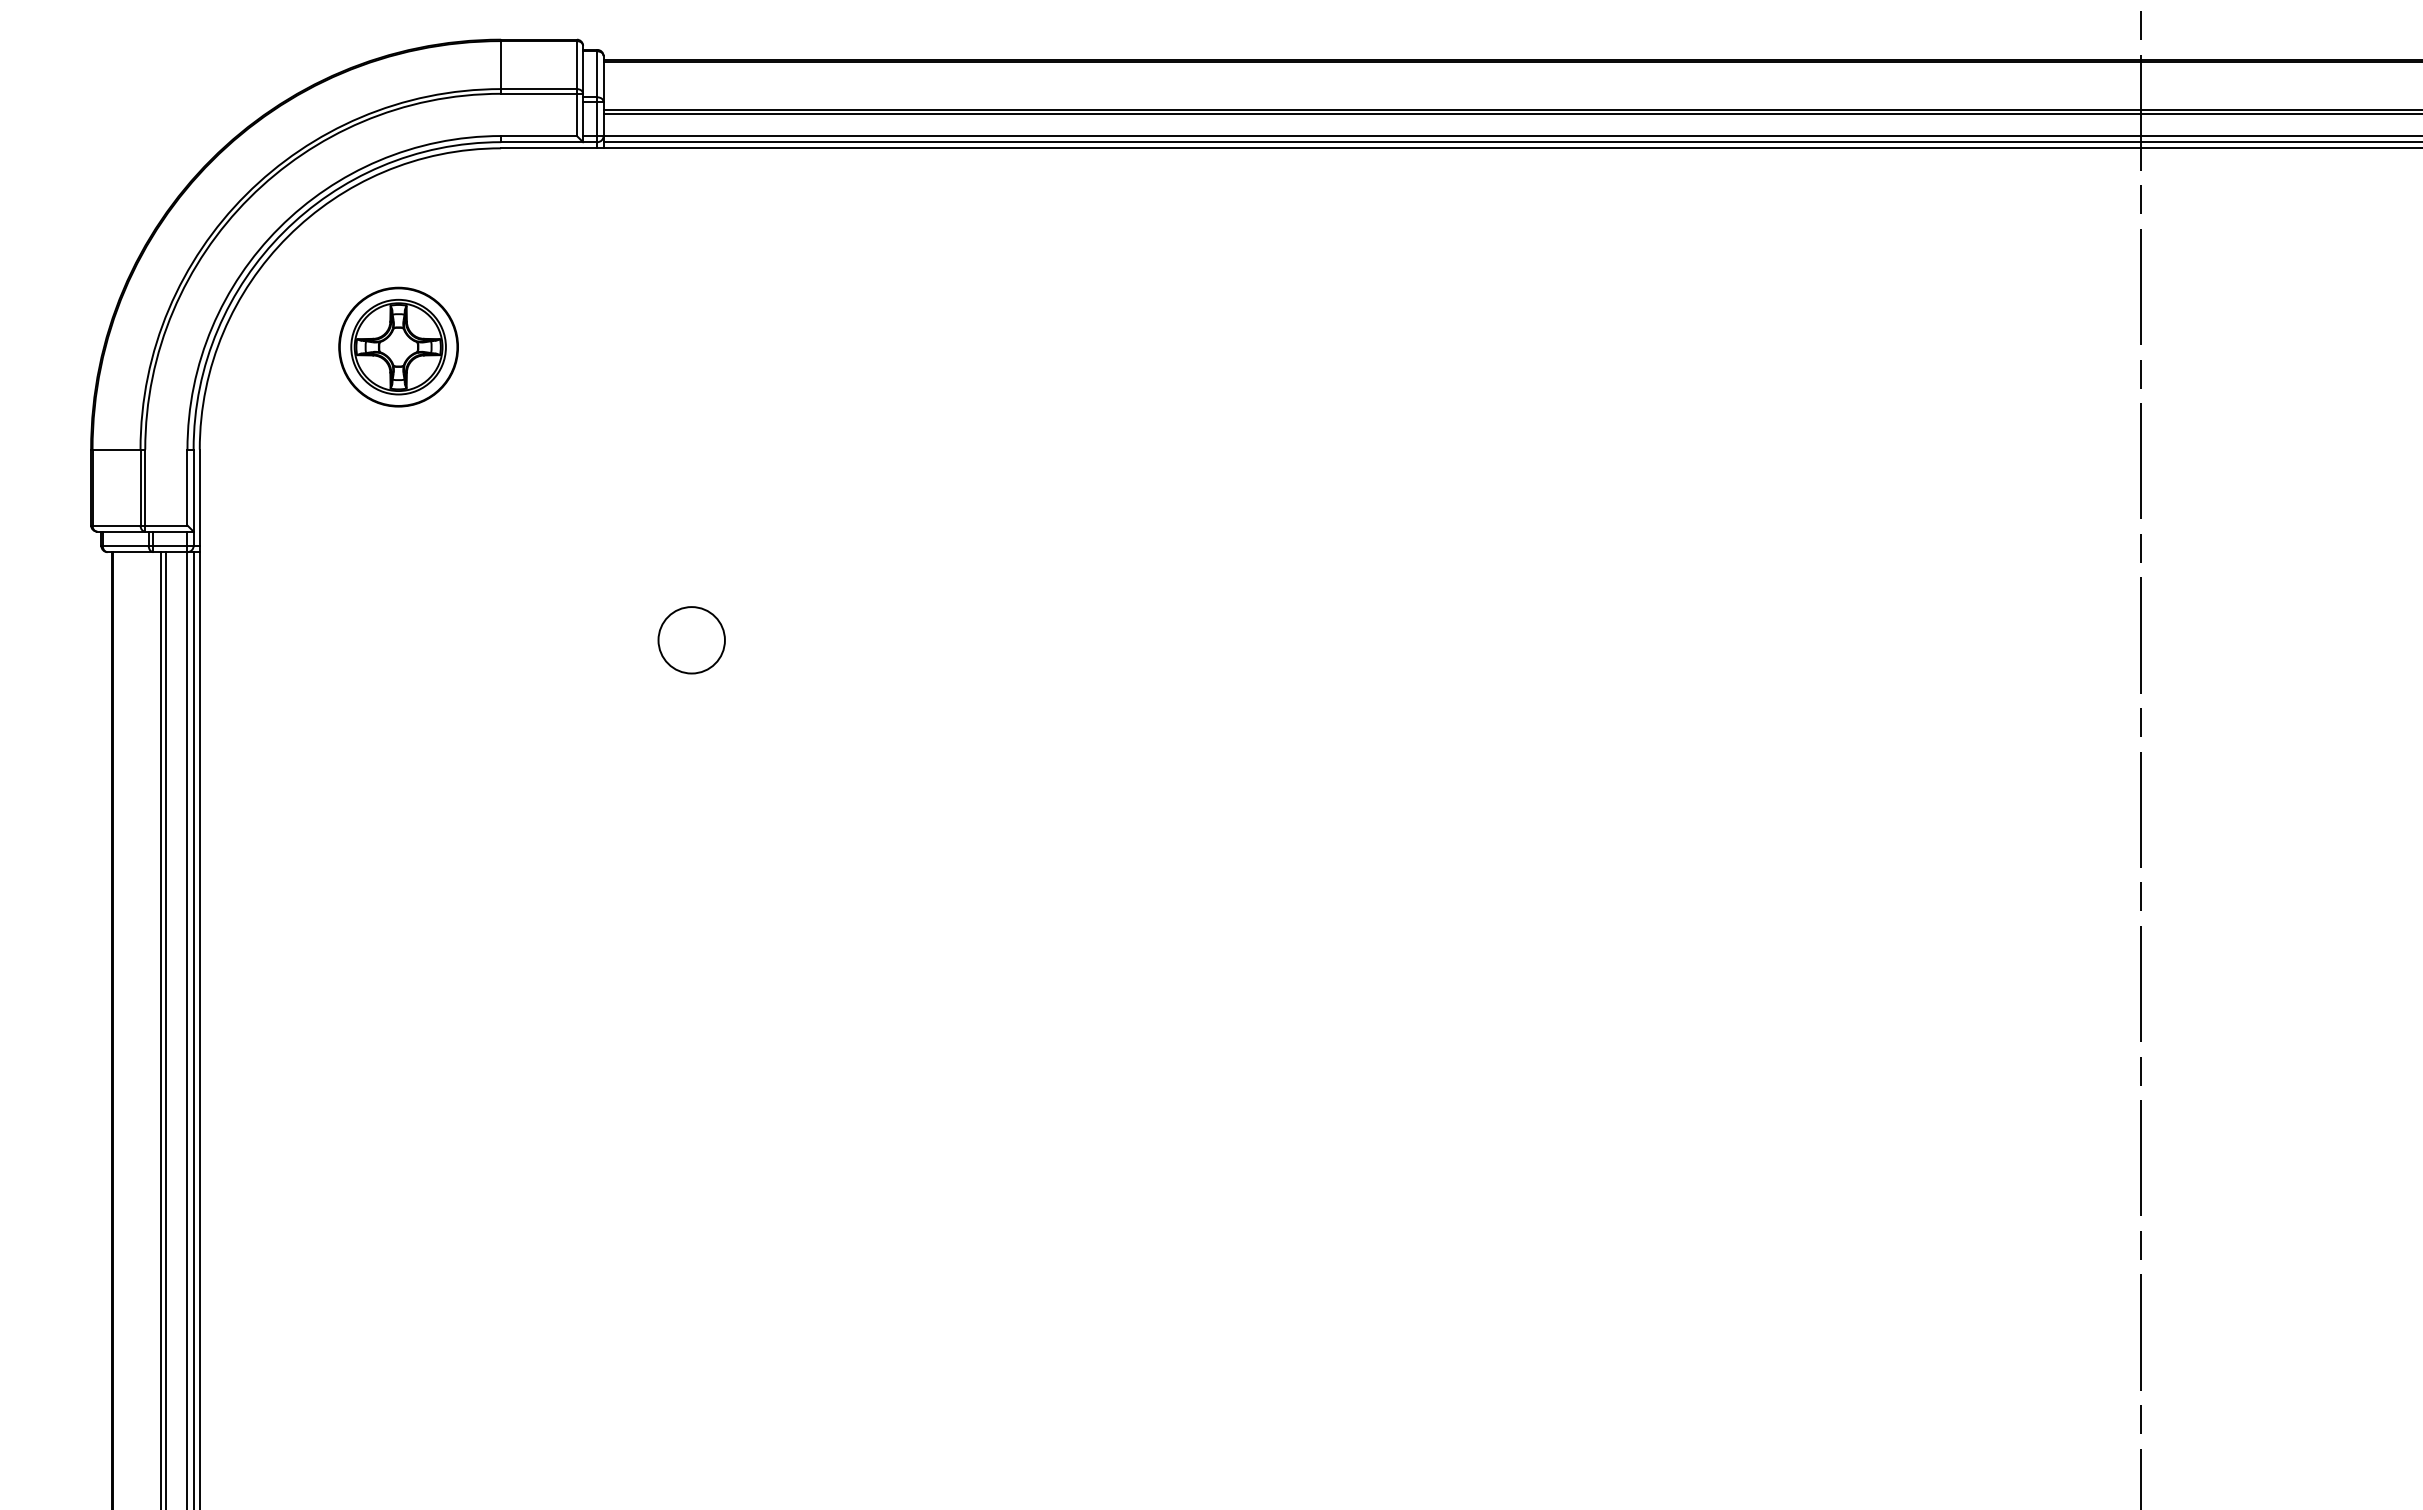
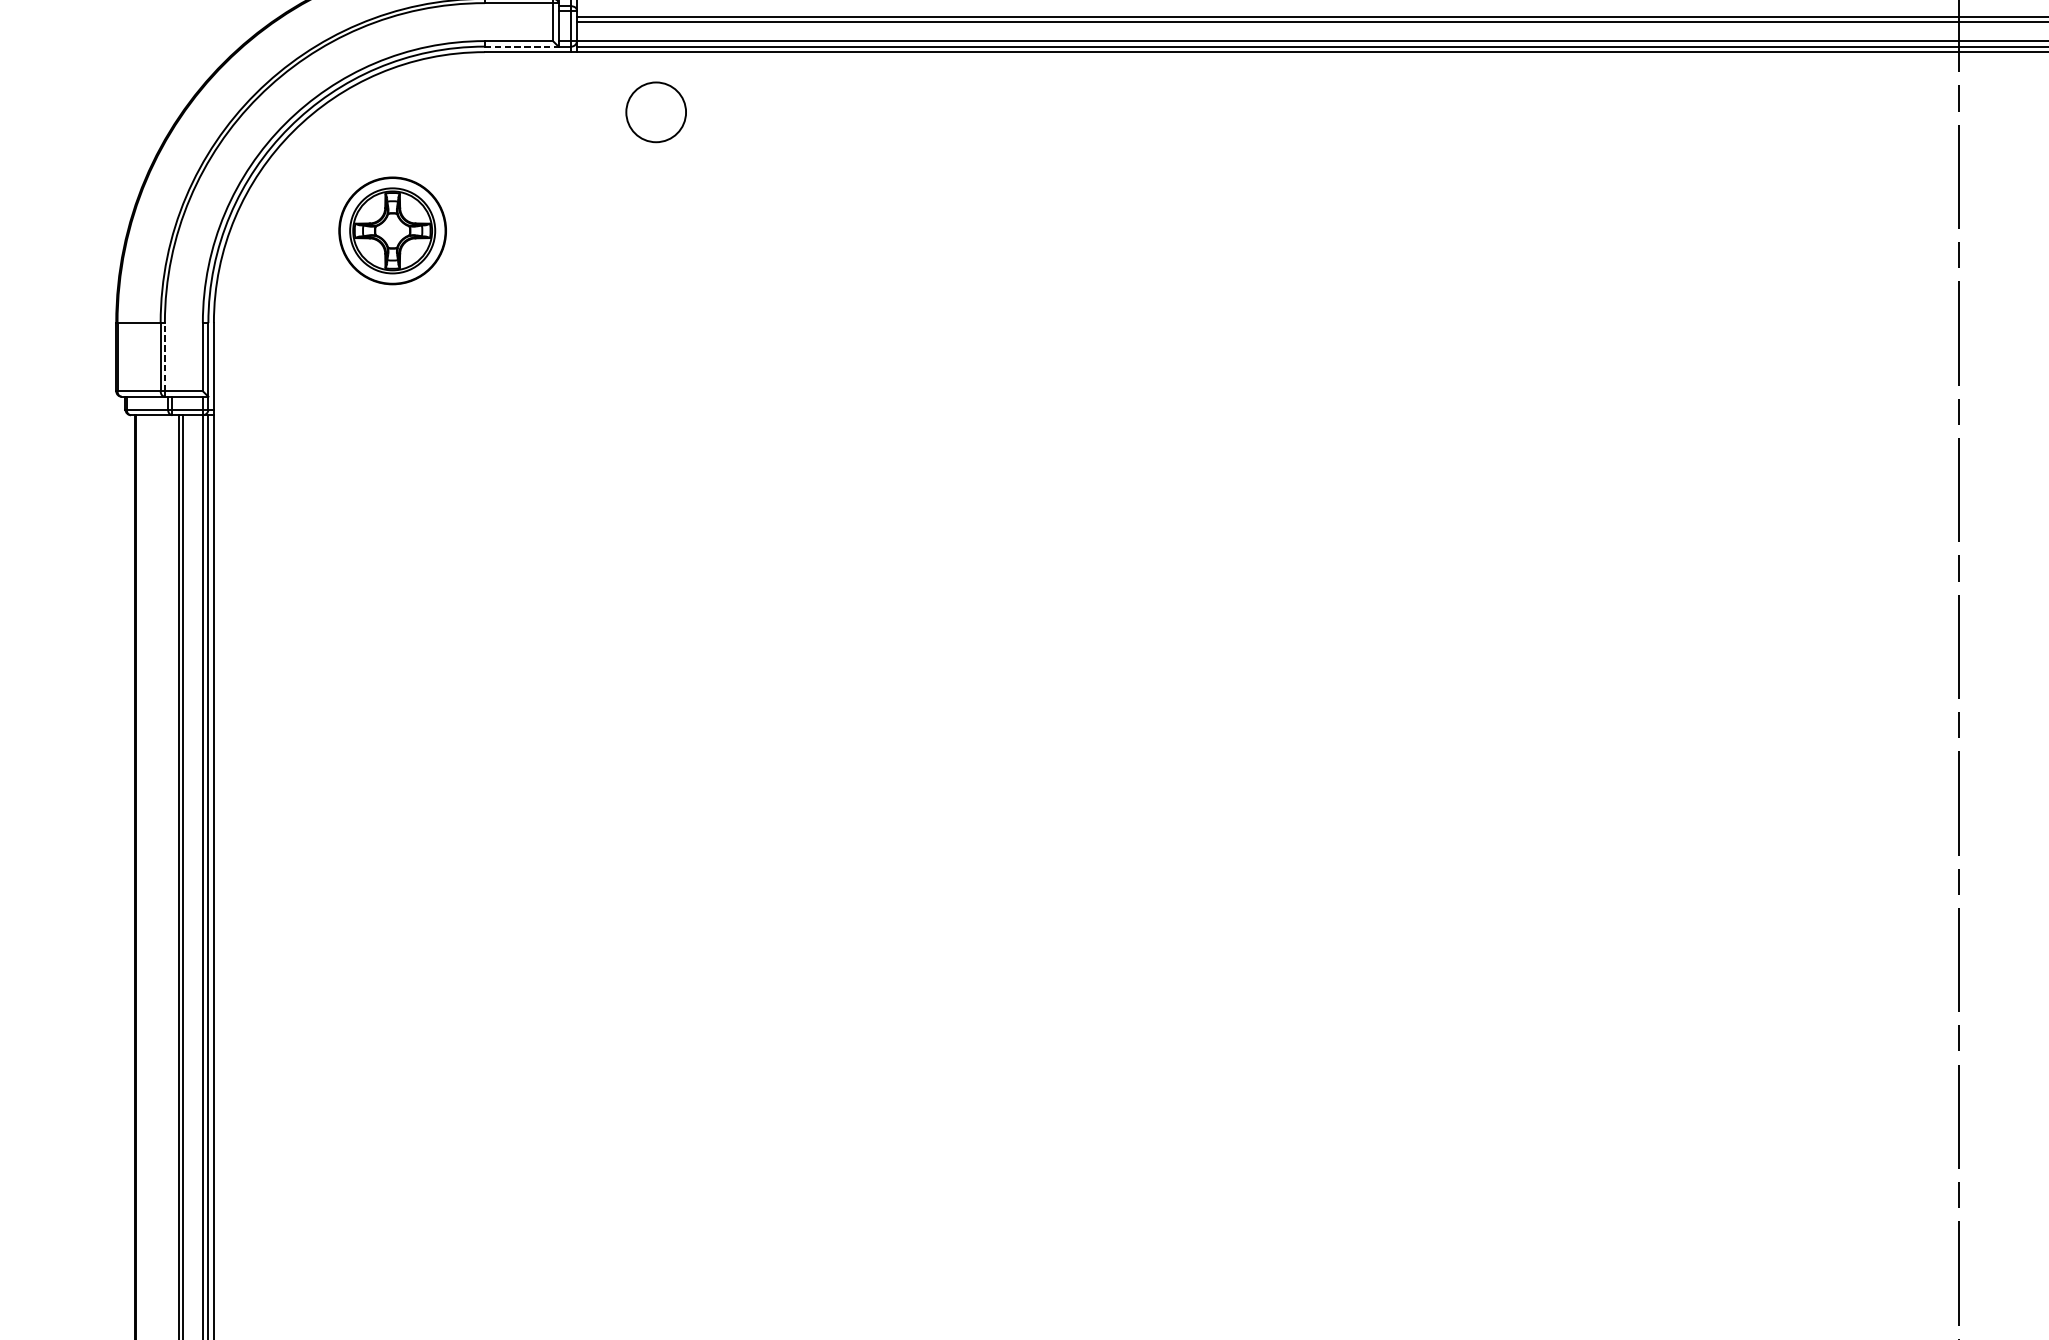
line: (542, 142) -> (522, 46), solid -> dashed
line: (145, 487) -> (165, 357), solid -> dashed
circle: (691, 640) -> (655, 112), moved

